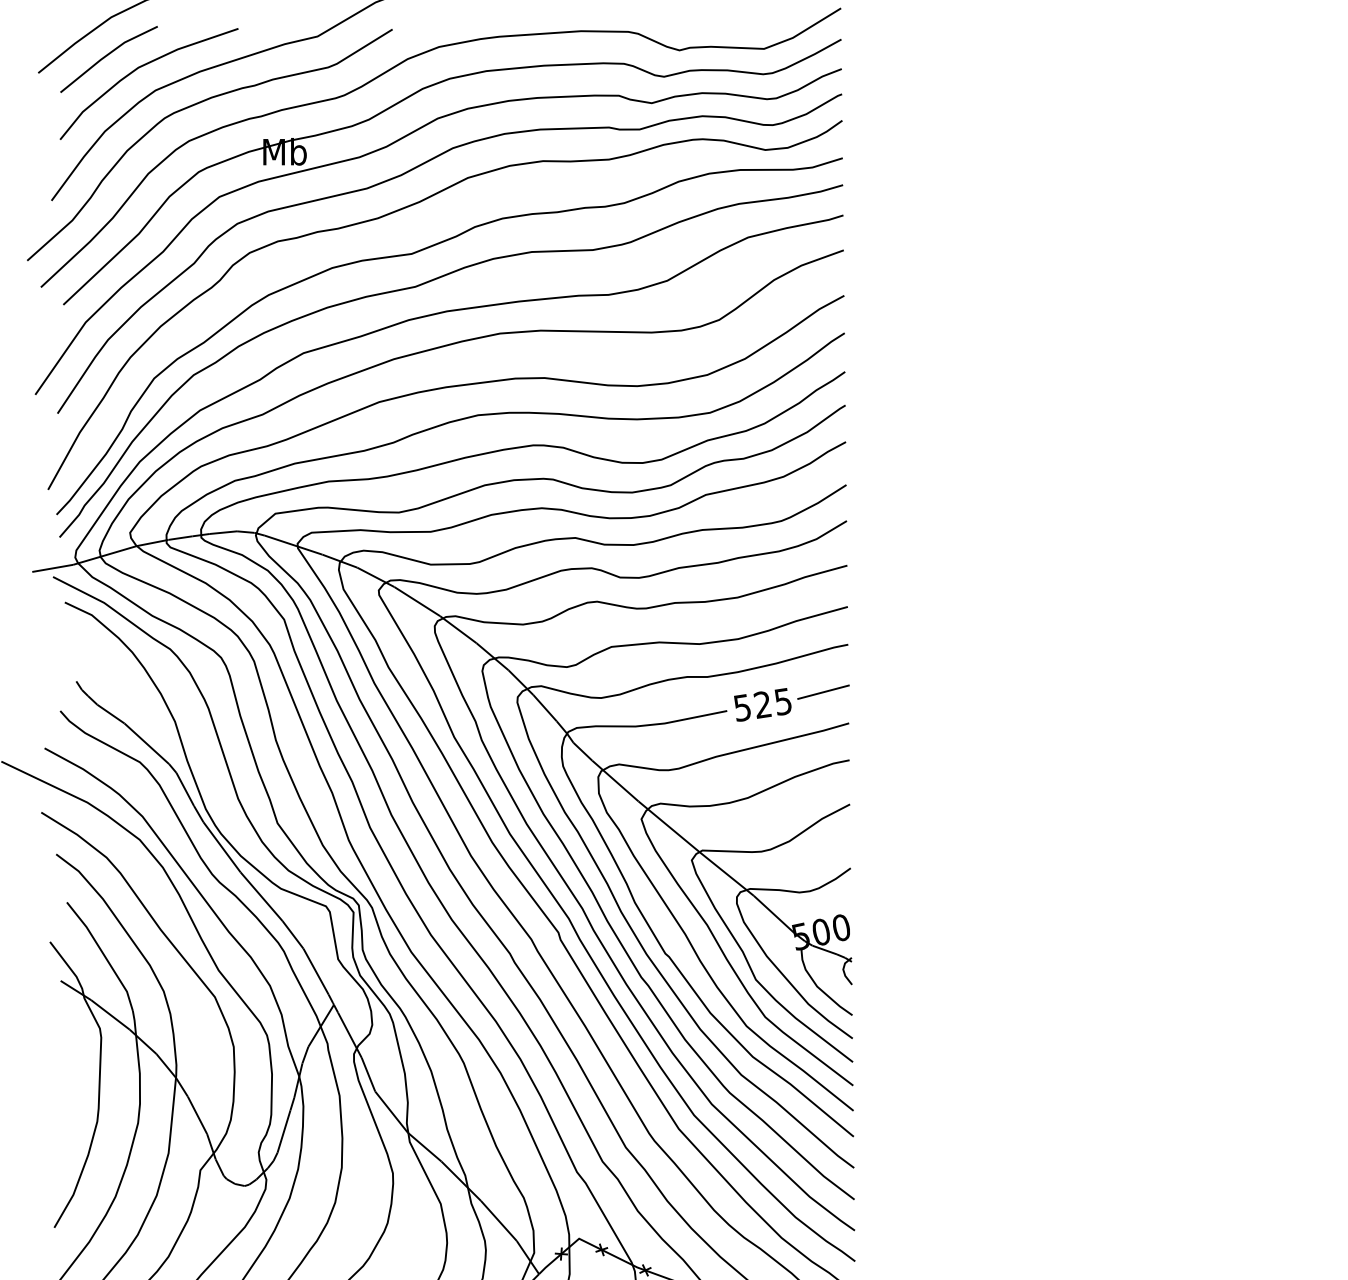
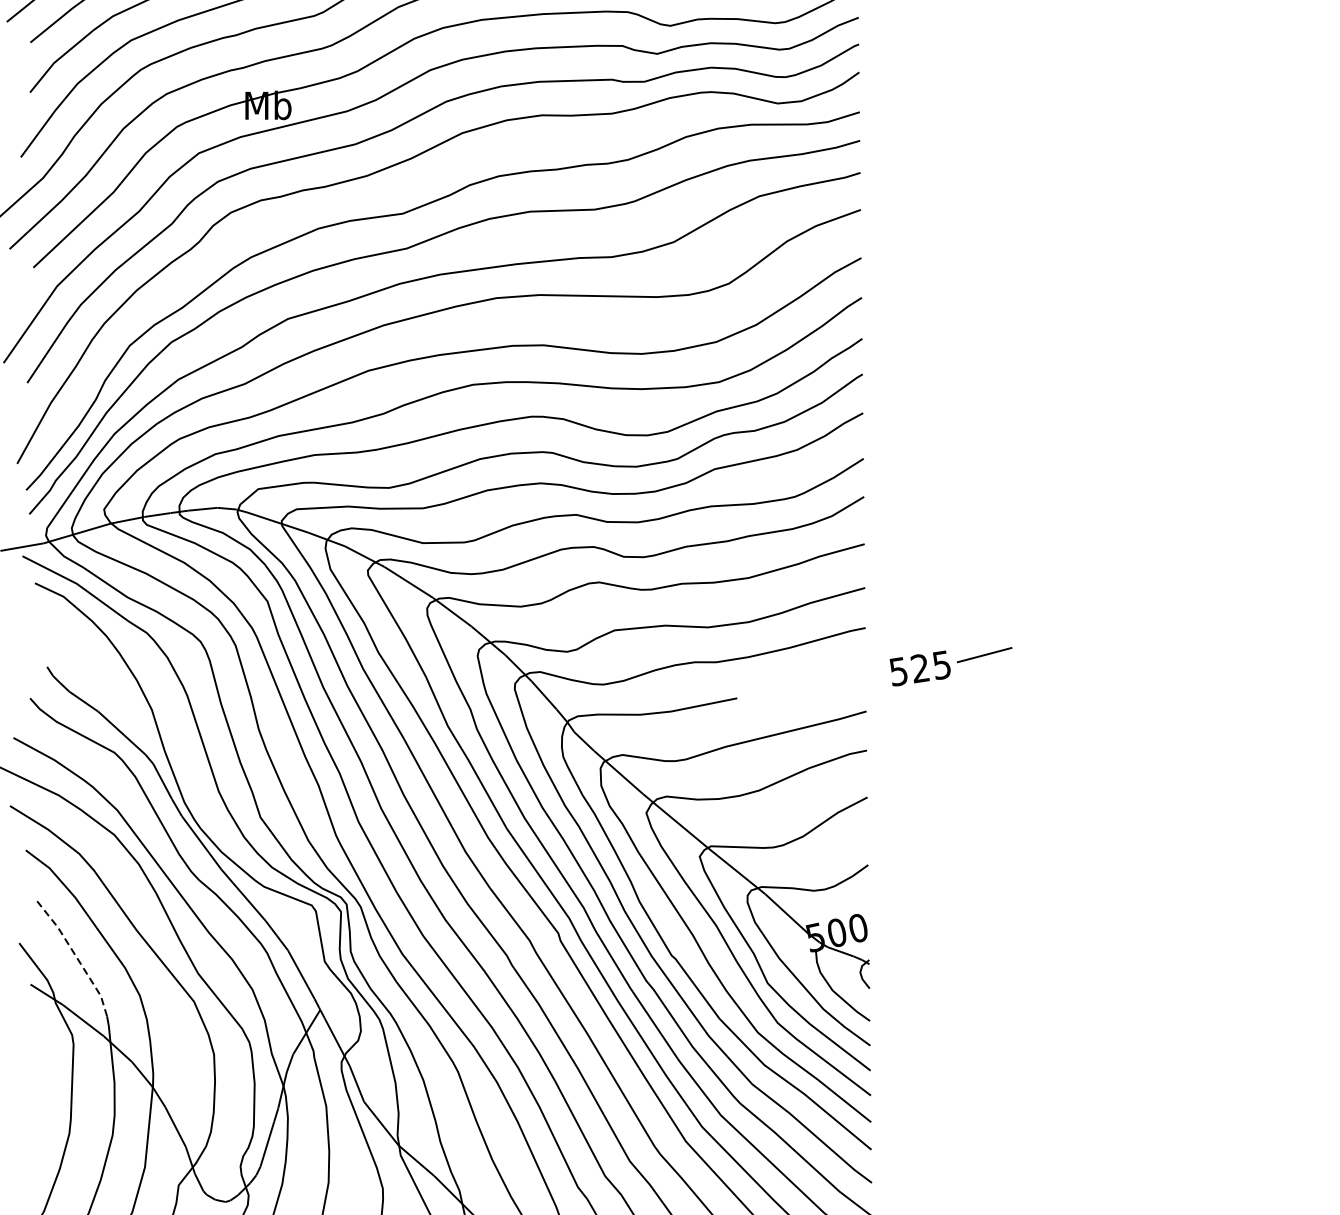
part: (791, 702) -> (950, 665), moved
line: (103, 954) -> (75, 956), solid -> dashed

